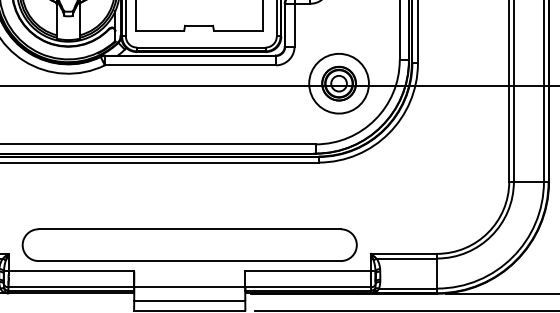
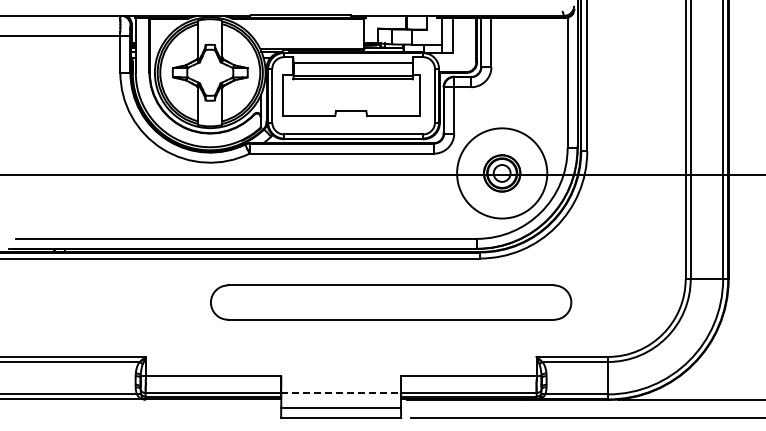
circle: (338, 83) -> (501, 173), size x1.4
part: (190, 245) -> (391, 302), moved
line: (190, 286) -> (341, 392), solid -> dashed

